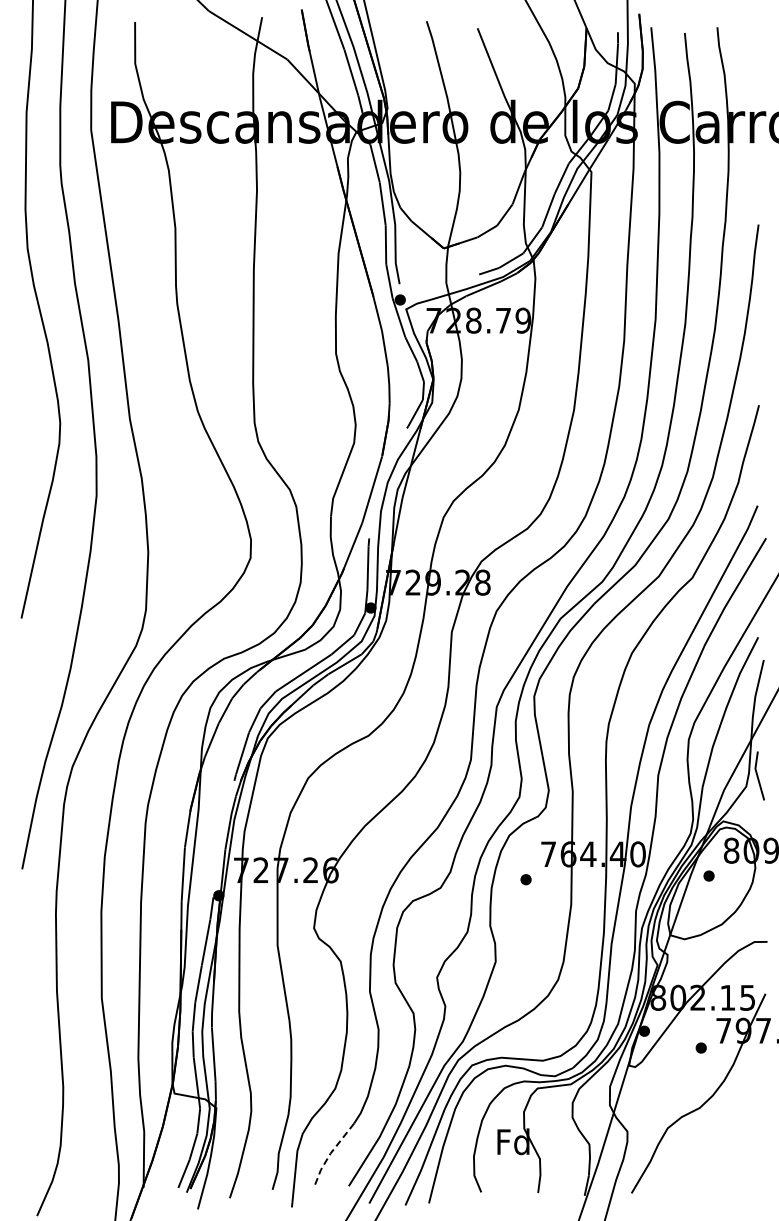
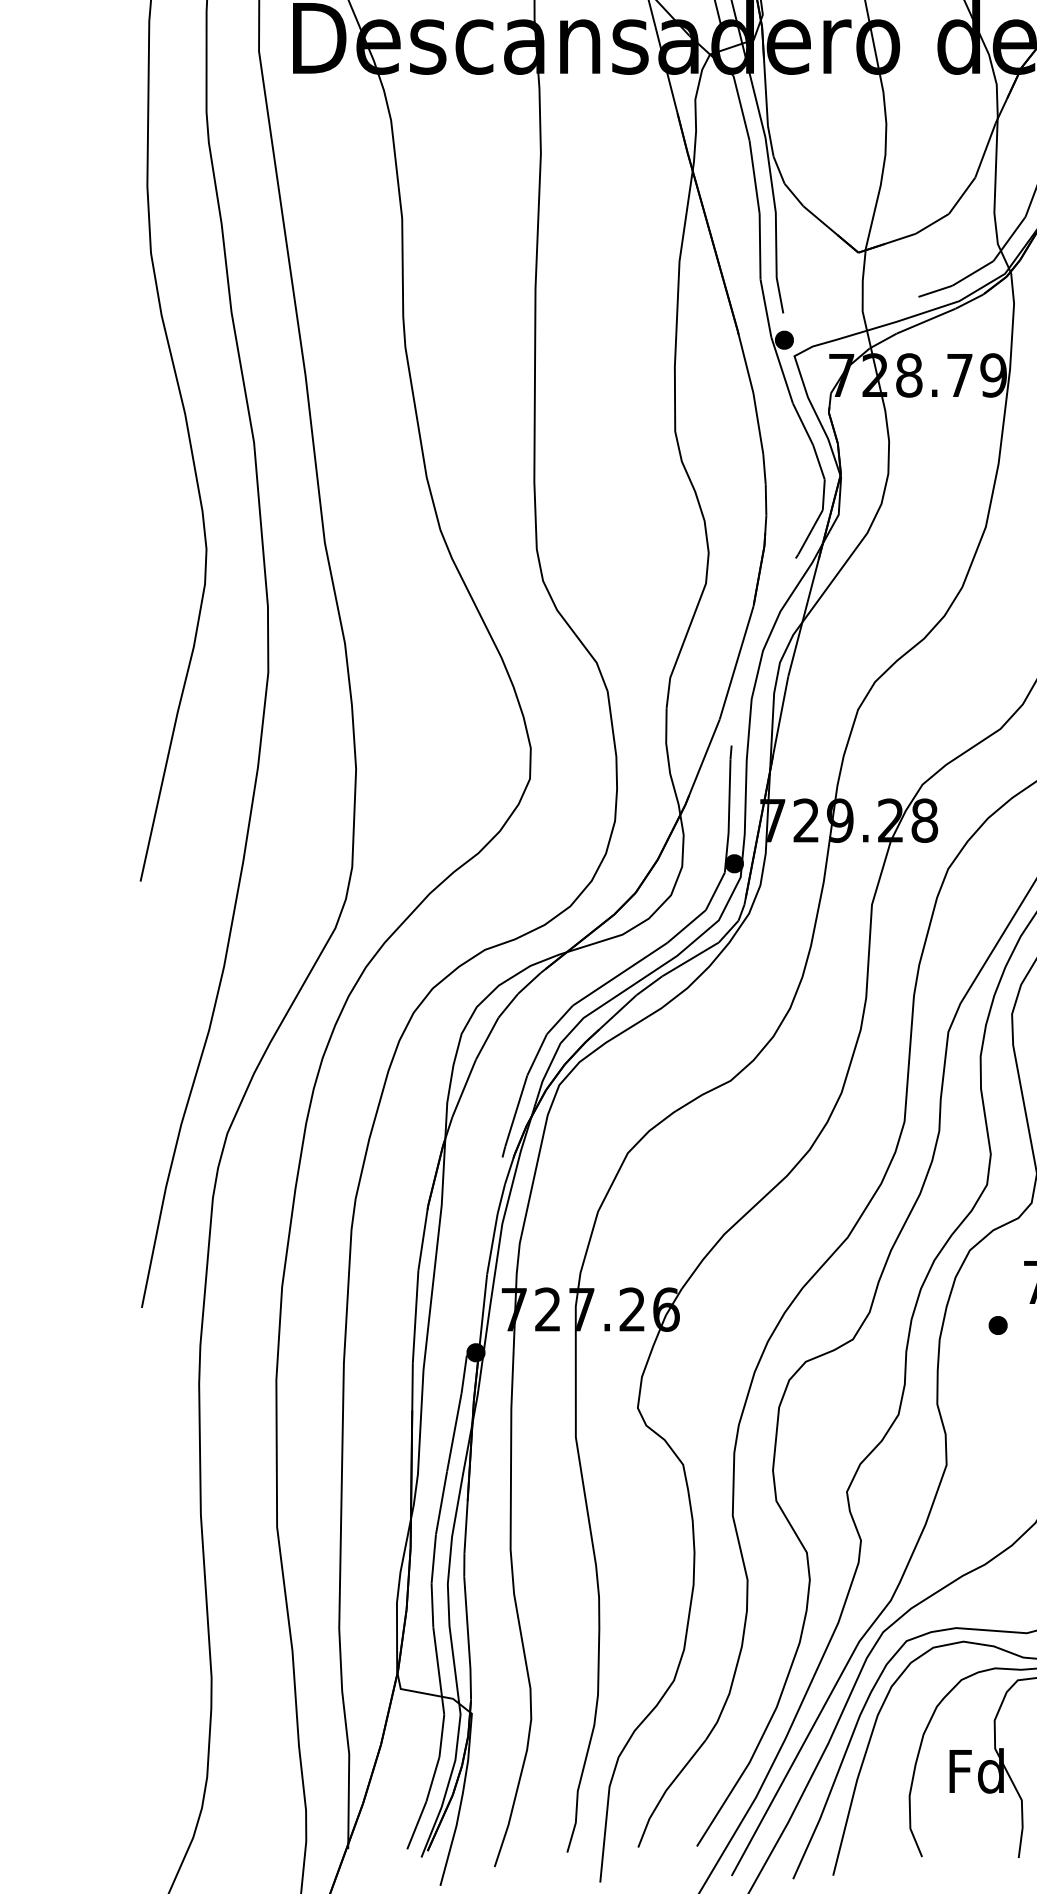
line: (330, 1154) -> (665, 1792), dashed -> solid

